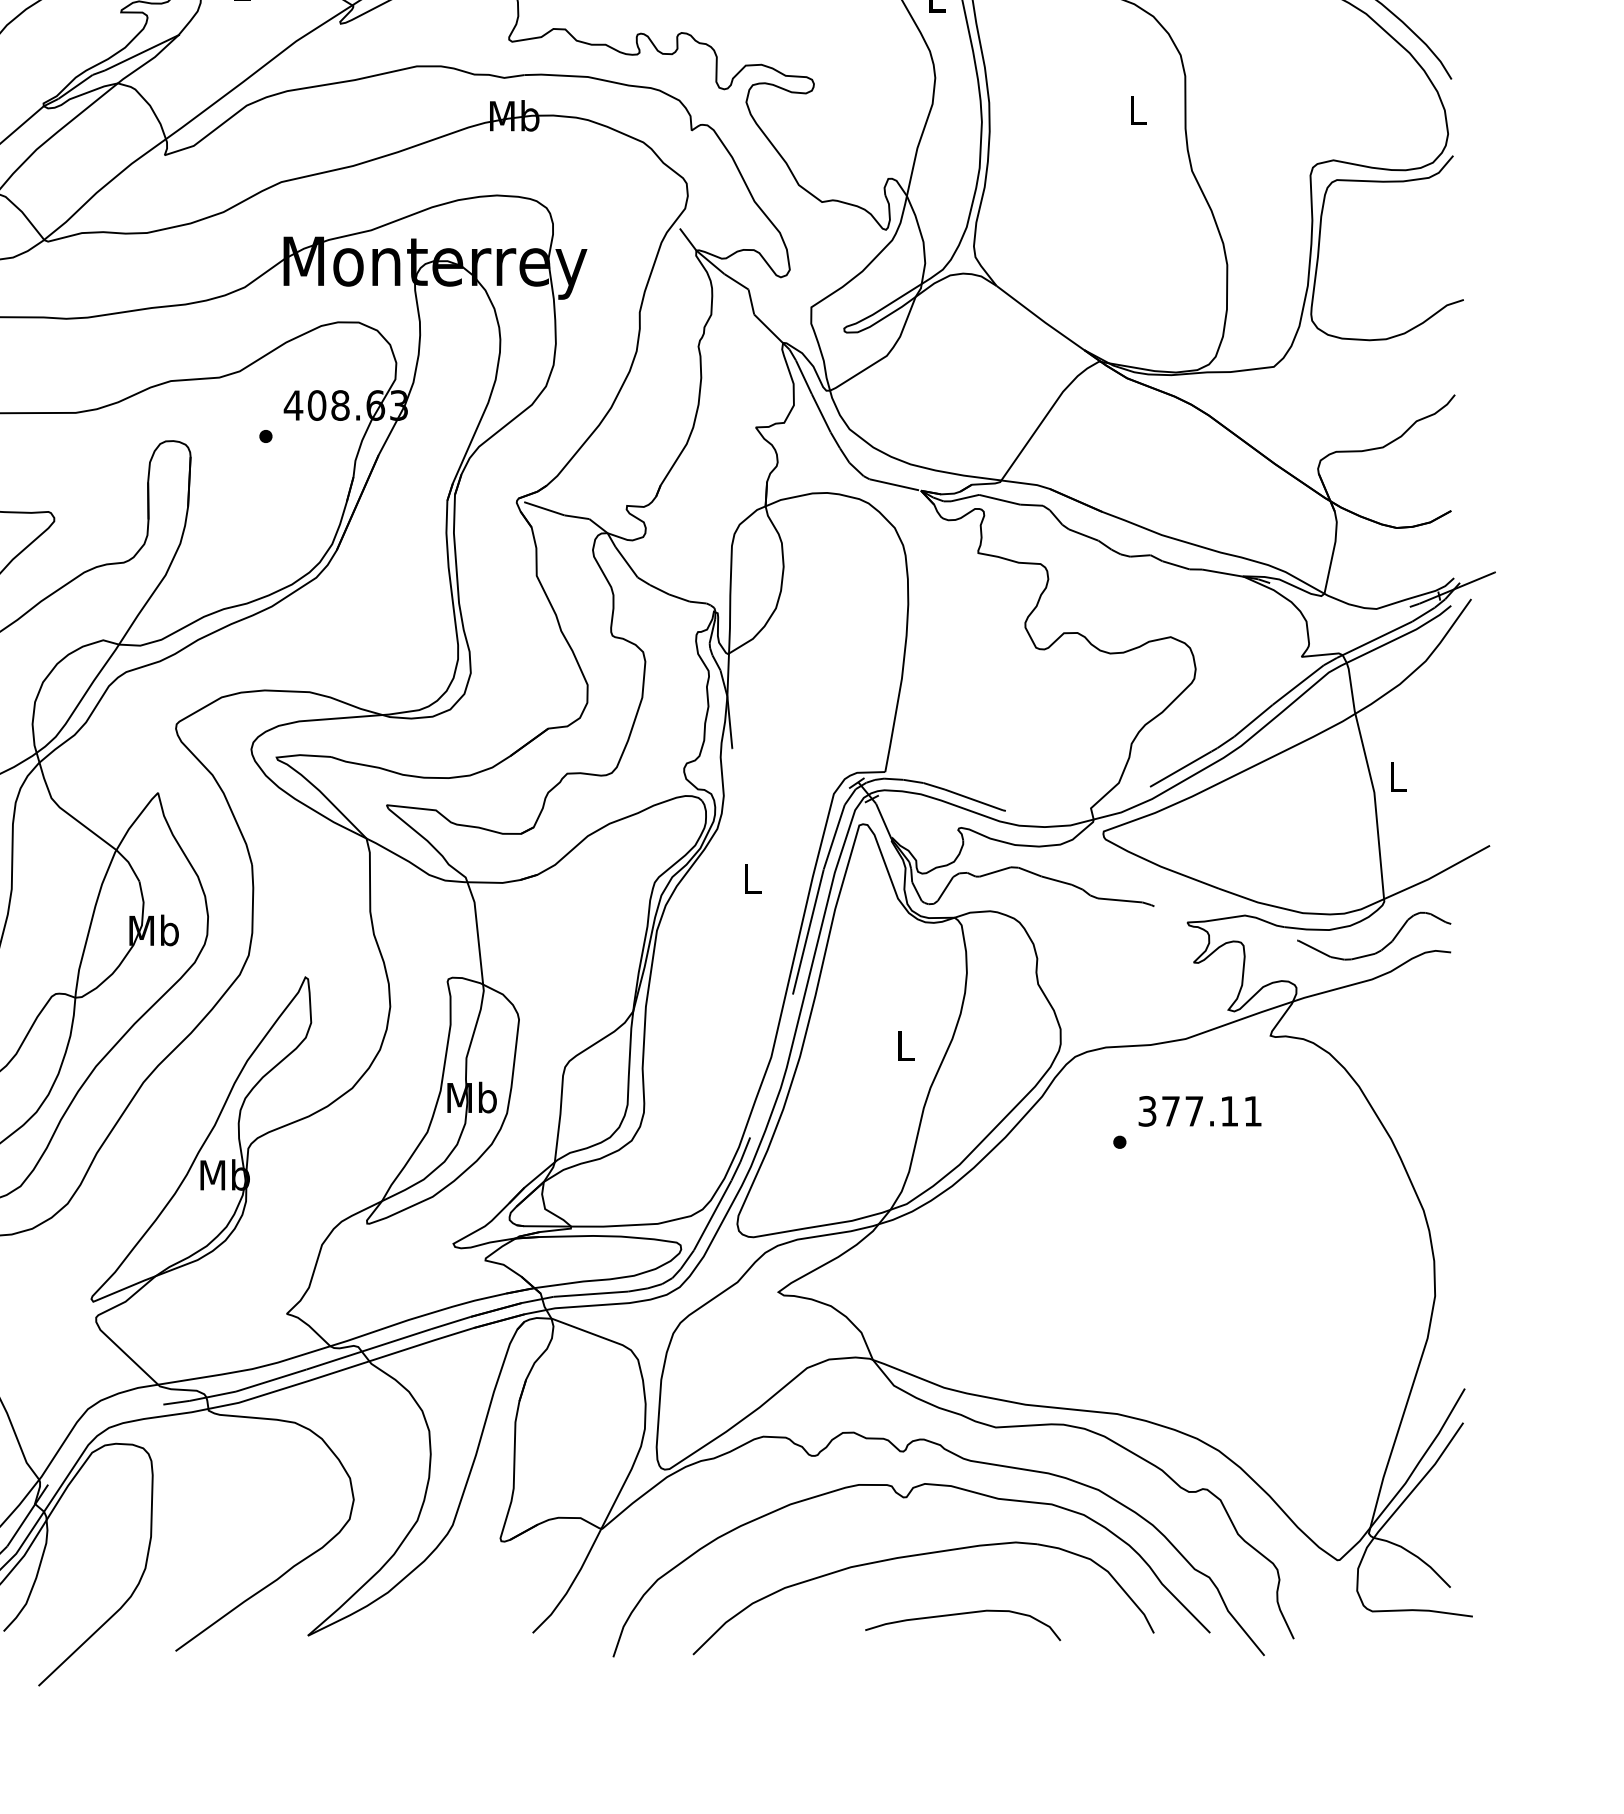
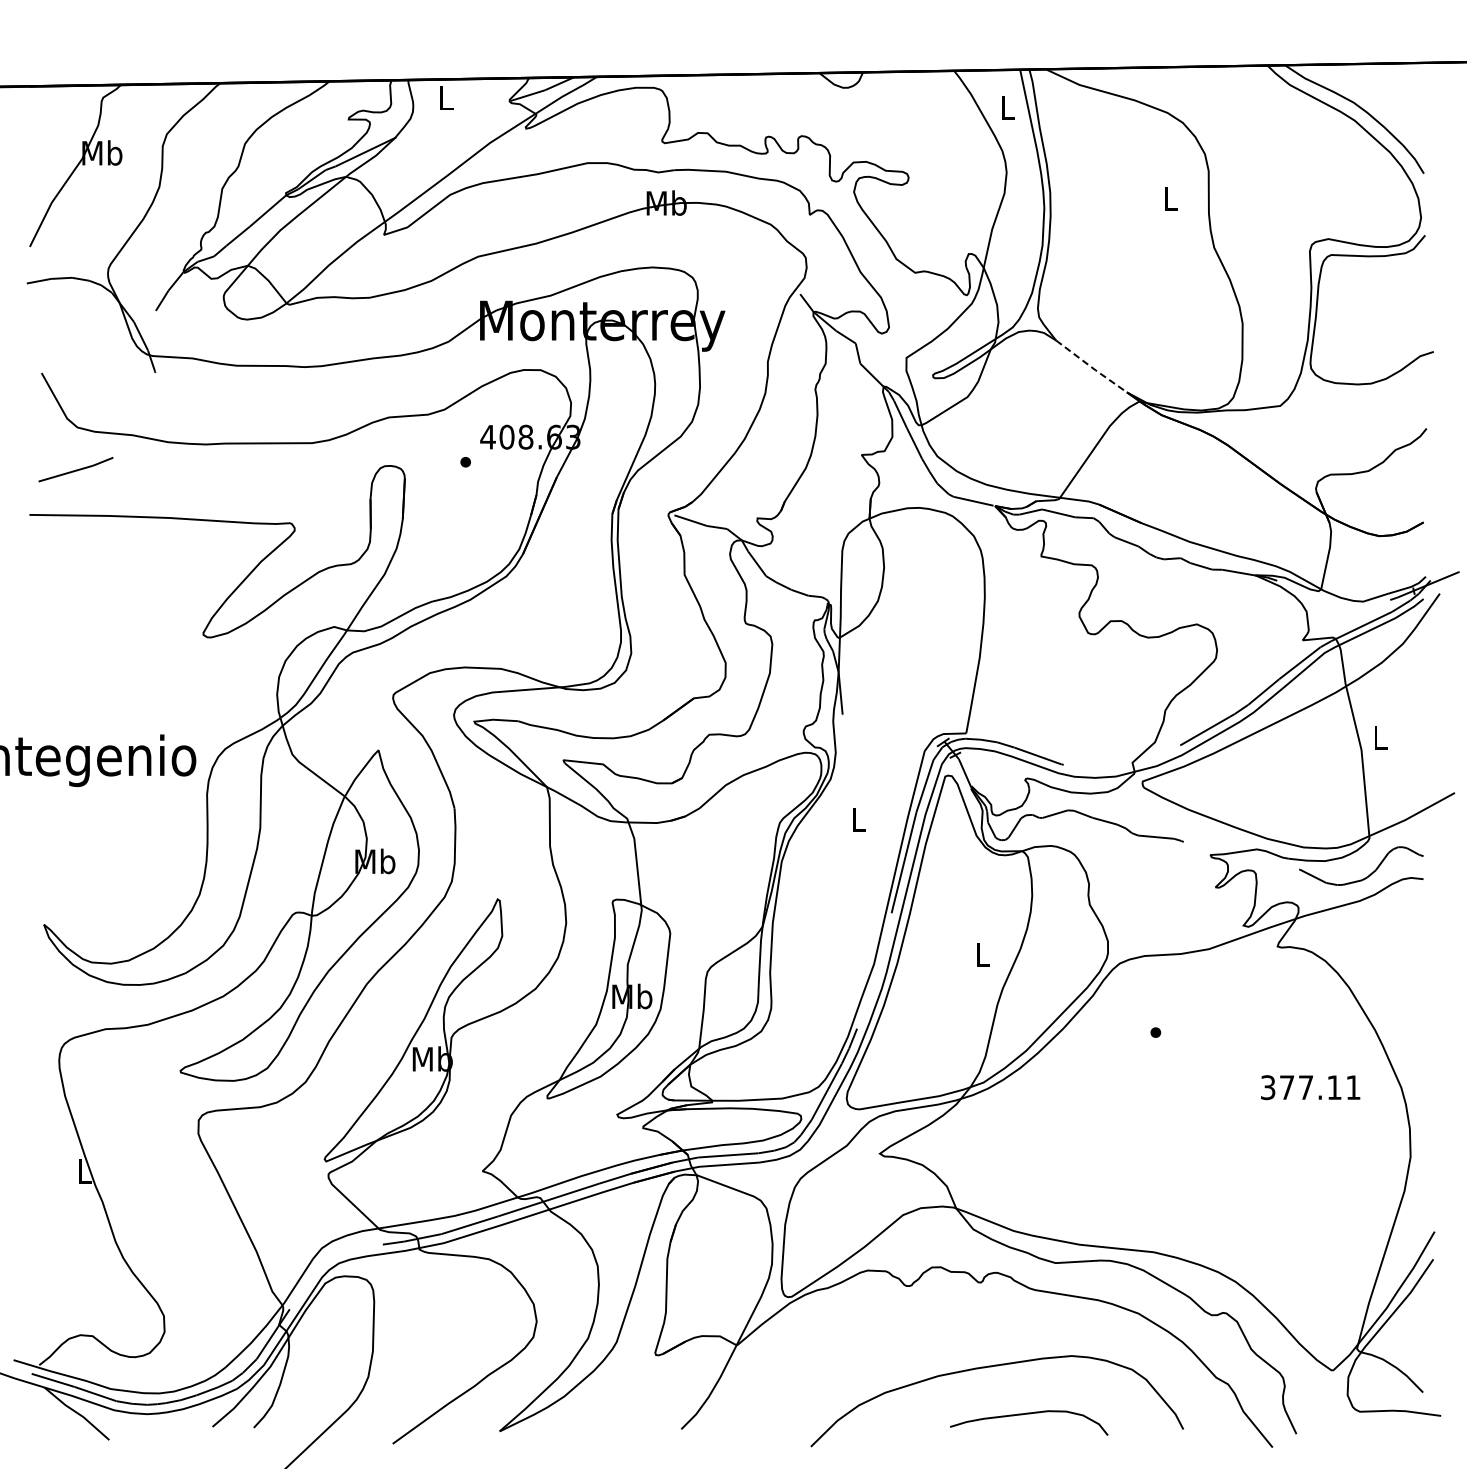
line: (1040, 319) -> (1091, 367), solid -> dashed
text: (1199, 1111) -> (1310, 1087), moved
curve: (906, 1498) -> (983, 1320), removed

